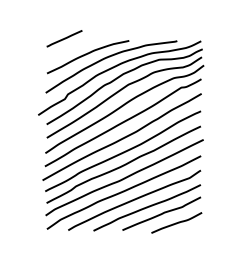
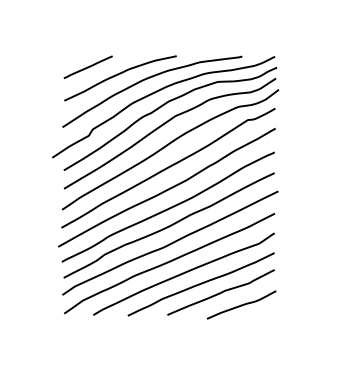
line: (64, 38) -> (87, 66), moved

